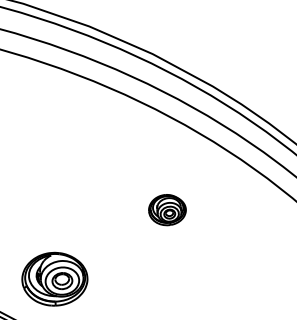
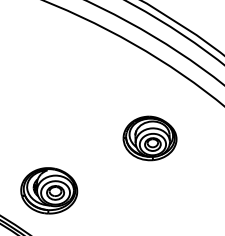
part: (167, 209) -> (150, 137), size x1.67

